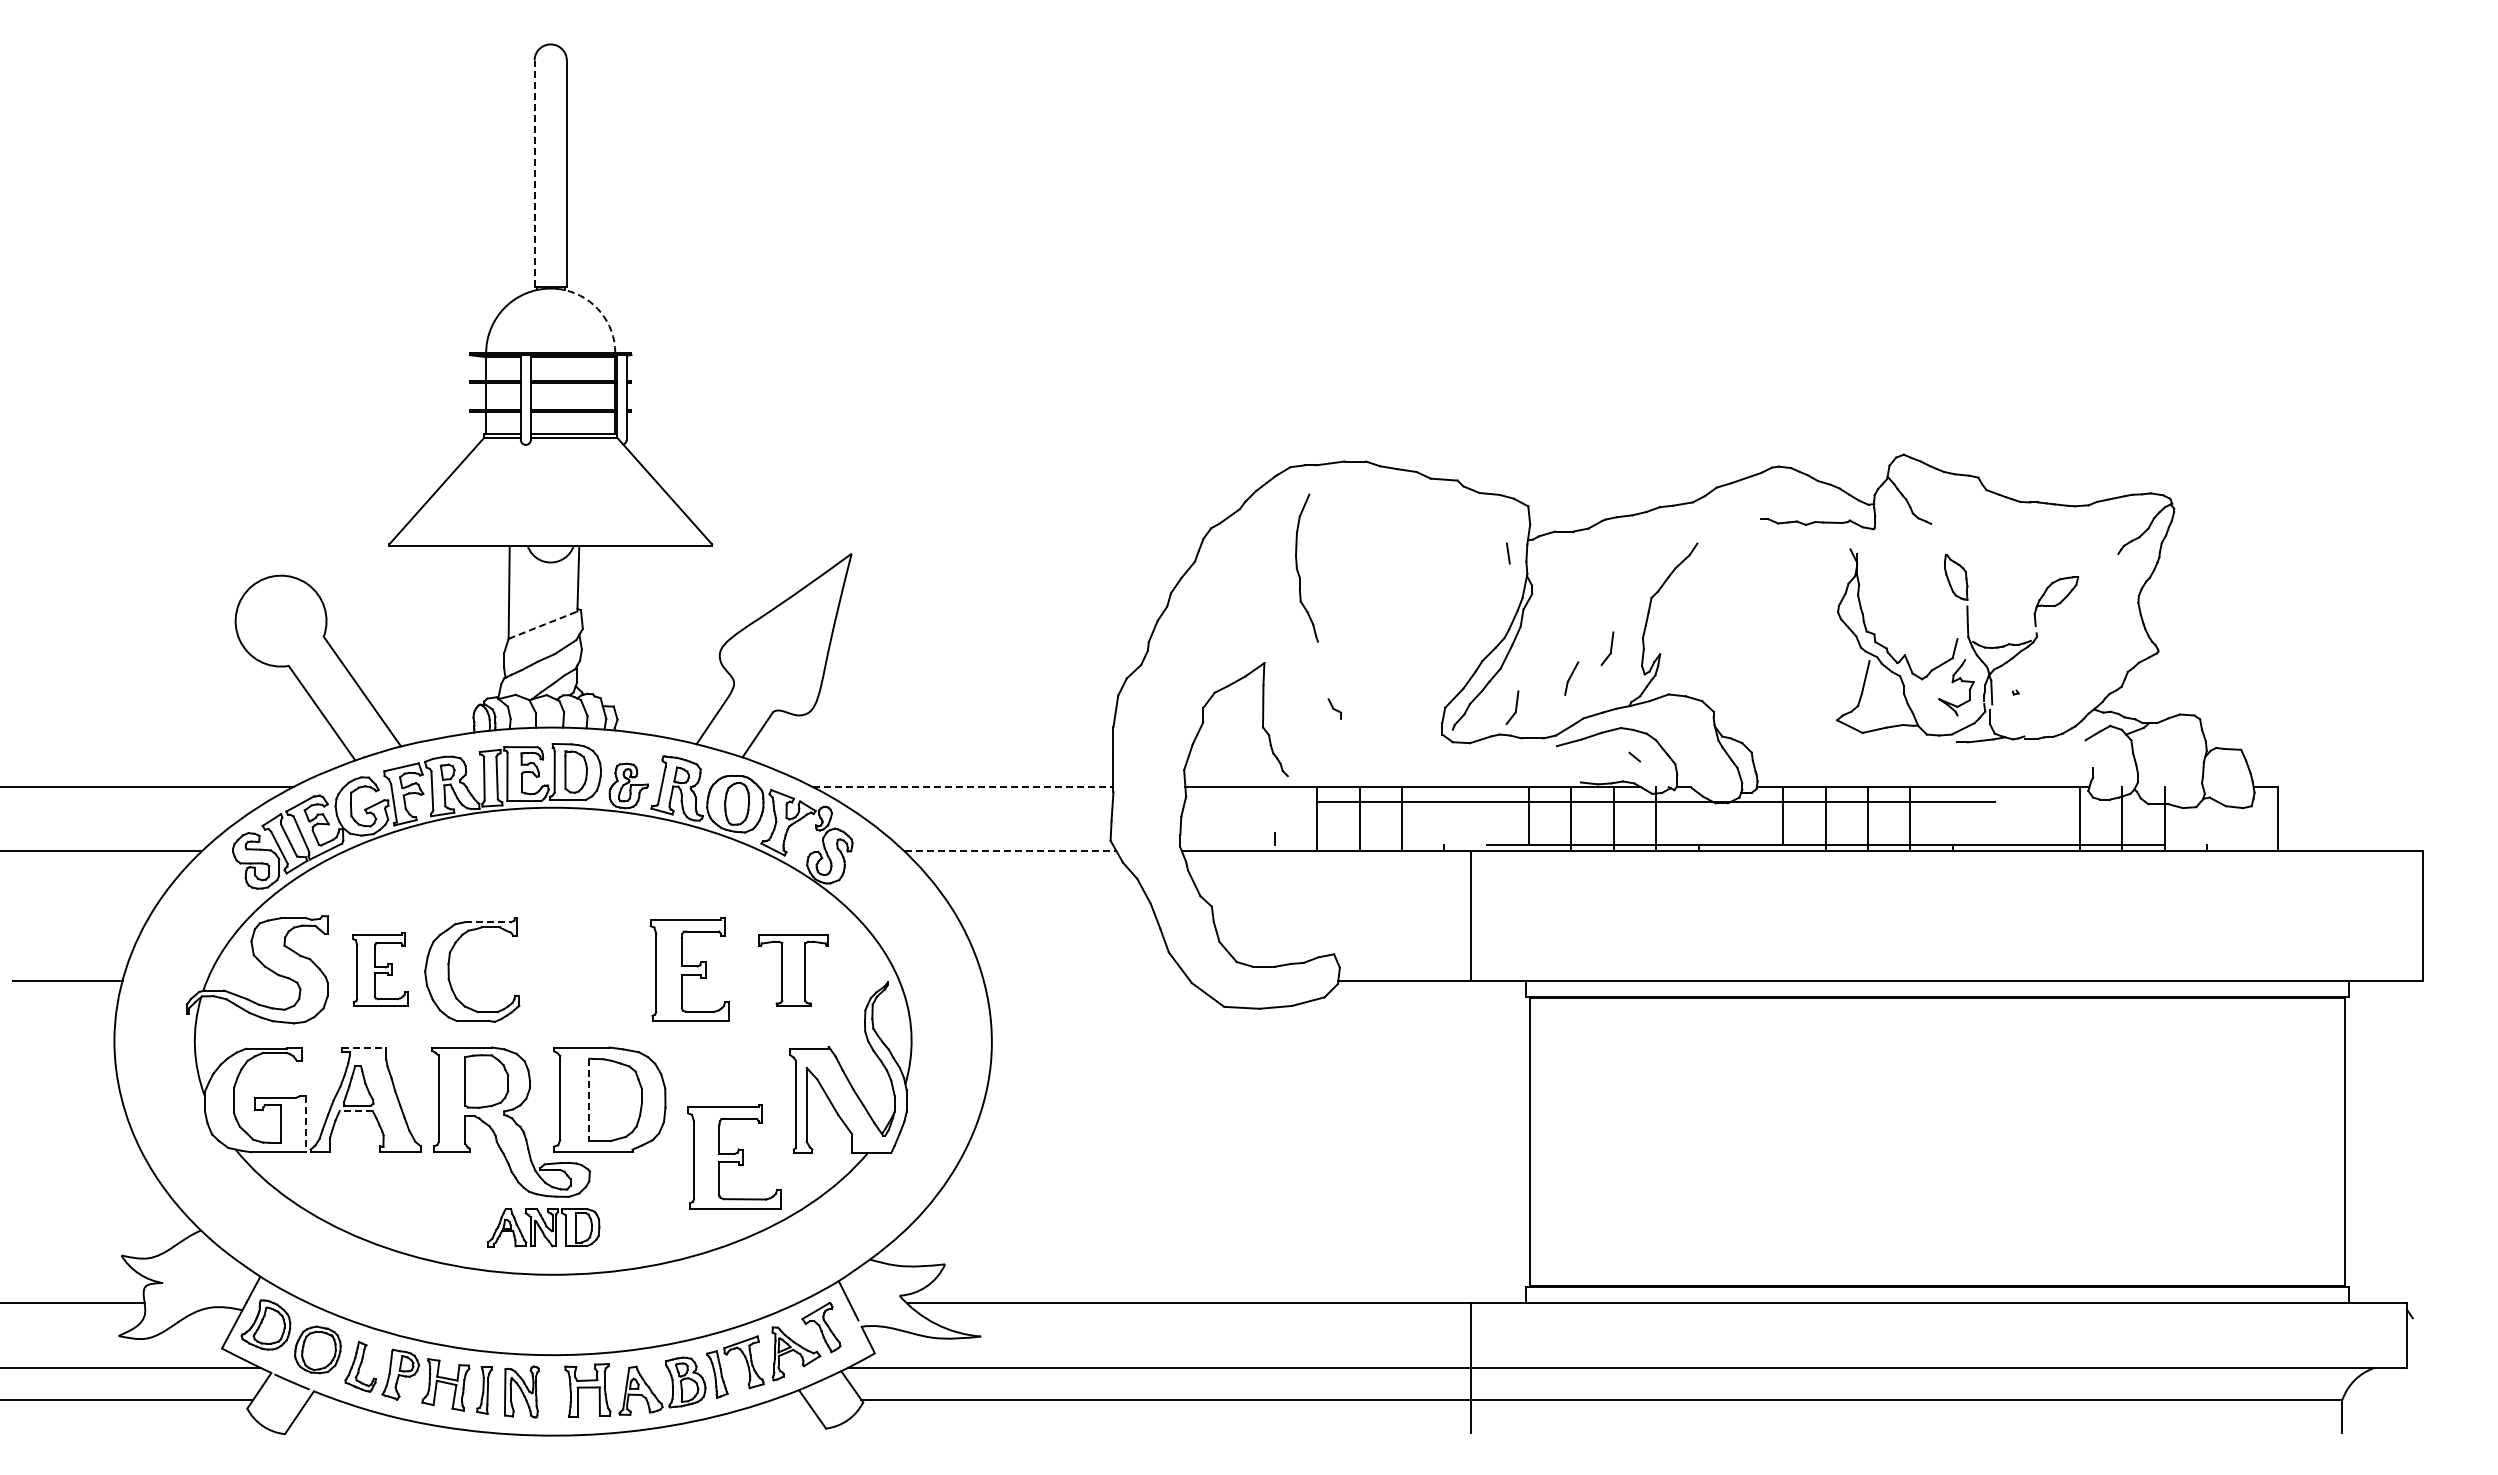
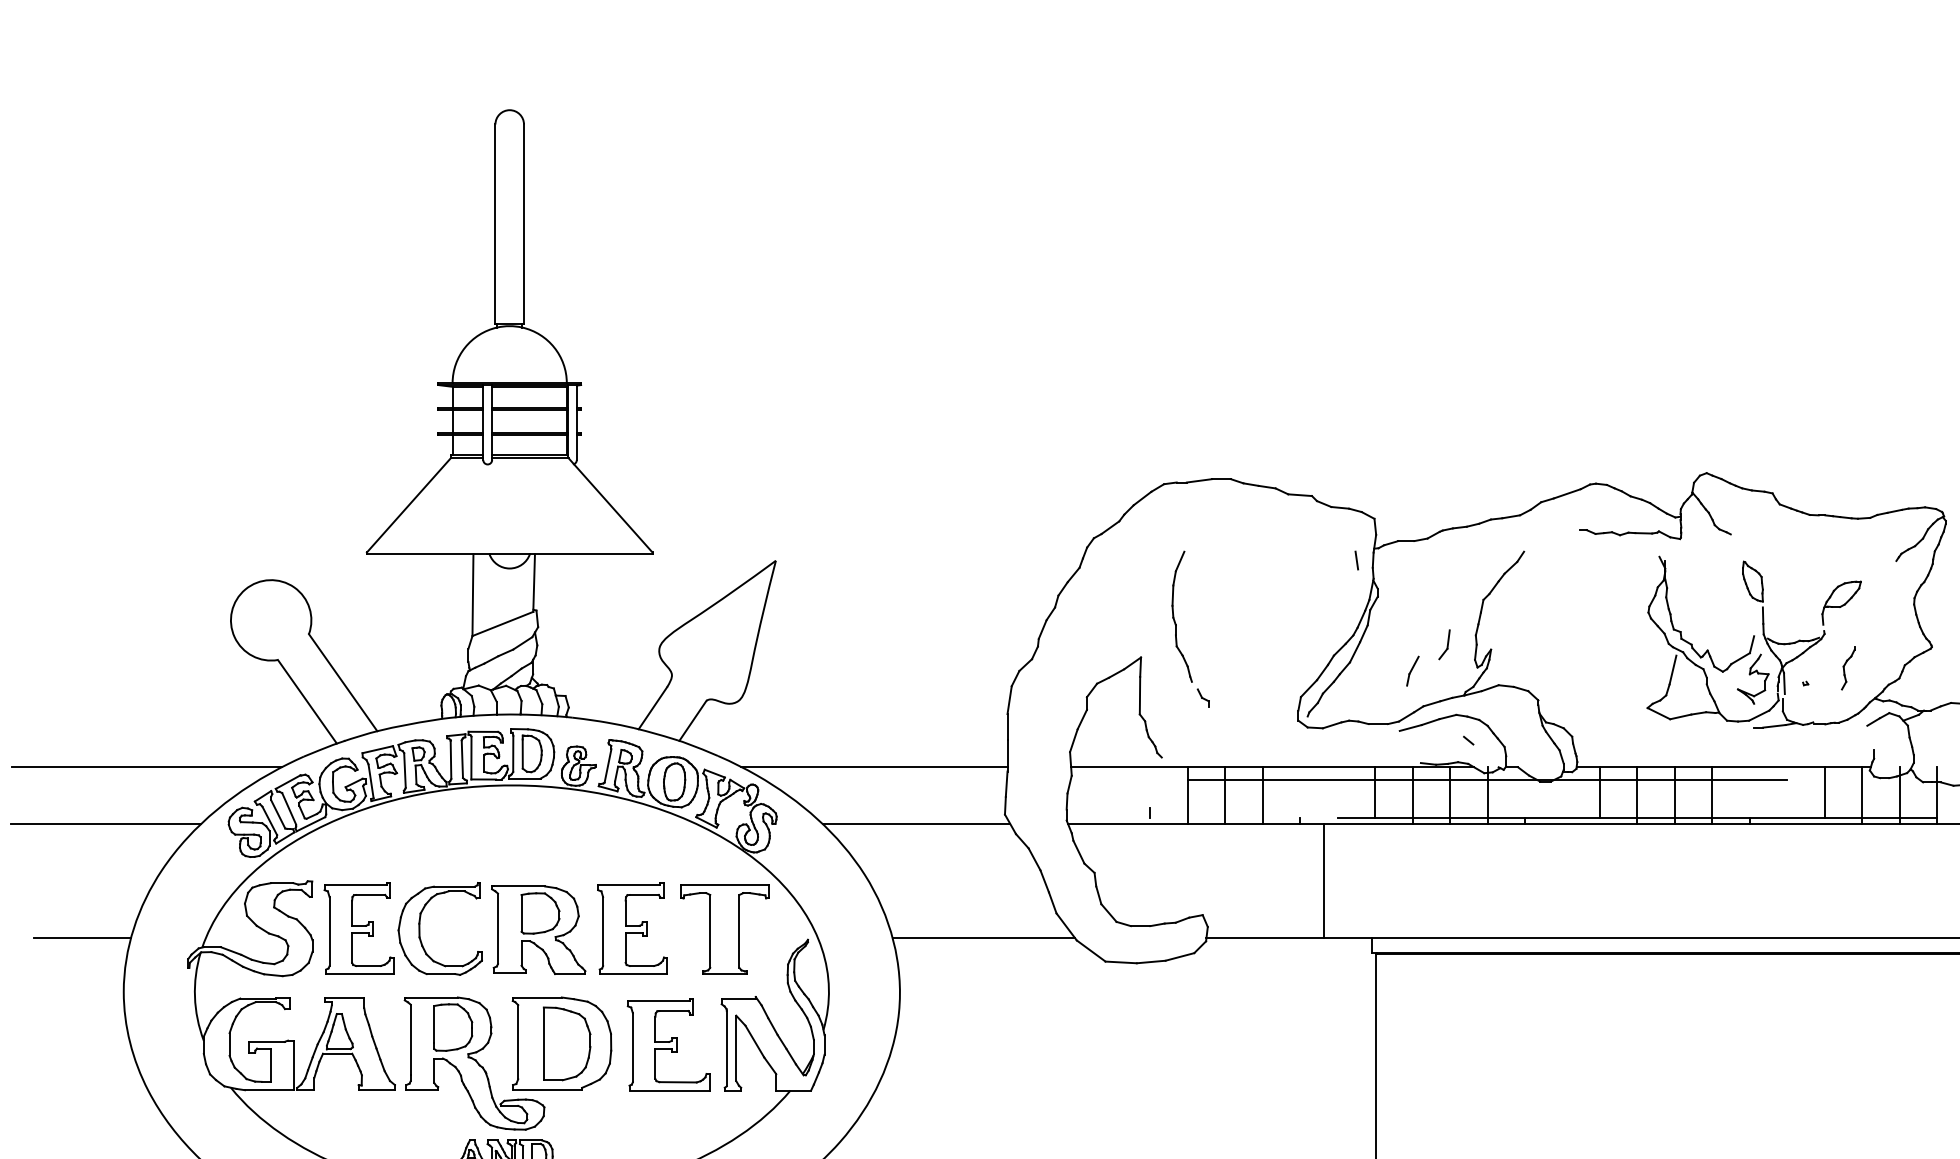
line: (534, 173) -> (495, 224), dashed -> solid
arc: (601, 312) -> (554, 347), dashed -> solid
part: (1298, 570) -> (1174, 618), moved
line: (543, 625) -> (503, 624), dashed -> solid
part: (2063, 675) -> (1847, 668), added
part: (1512, 707) -> (1360, 696), removed
line: (963, 786) -> (874, 766), dashed -> solid
line: (2037, 815) -> (1824, 792), added
line: (1011, 851) -> (917, 824), dashed -> solid
line: (488, 922) -> (454, 886), dashed -> solid
part: (380, 969) -> (359, 928), size x1.43
part: (793, 970) -> (724, 929), size x1.43
part: (583, 971) -> (538, 930), added
line: (1086, 980) -> (983, 938), added
line: (364, 1047) -> (344, 997), dashed -> solid
line: (589, 1100) -> (544, 1044), dashed -> solid
line: (356, 1111) -> (337, 1054), dashed -> solid
line: (306, 1124) -> (293, 1065), dashed -> solid
part: (734, 1156) -> (668, 1044), moved

